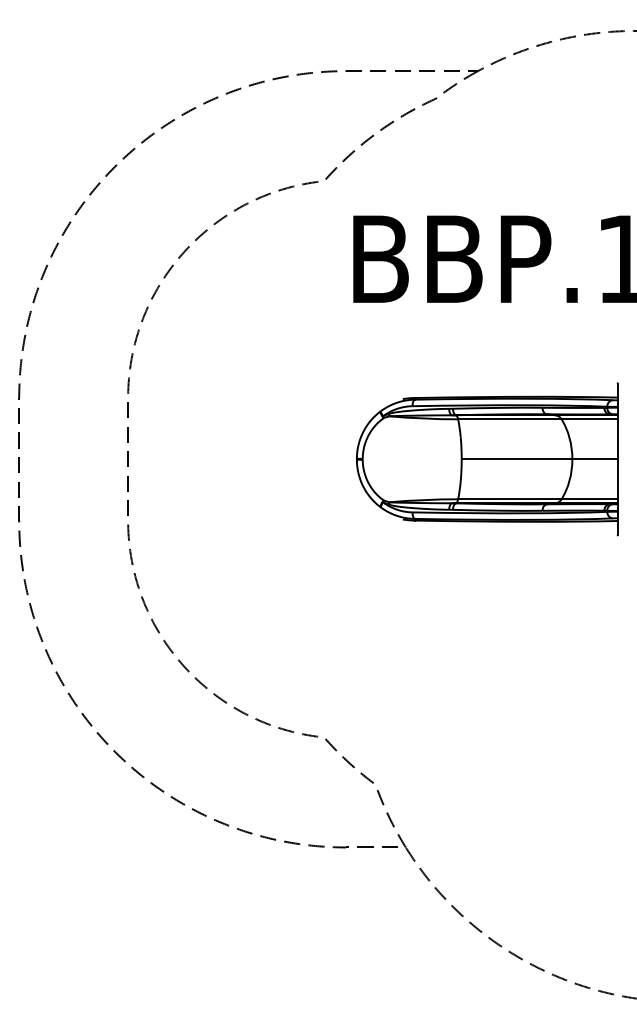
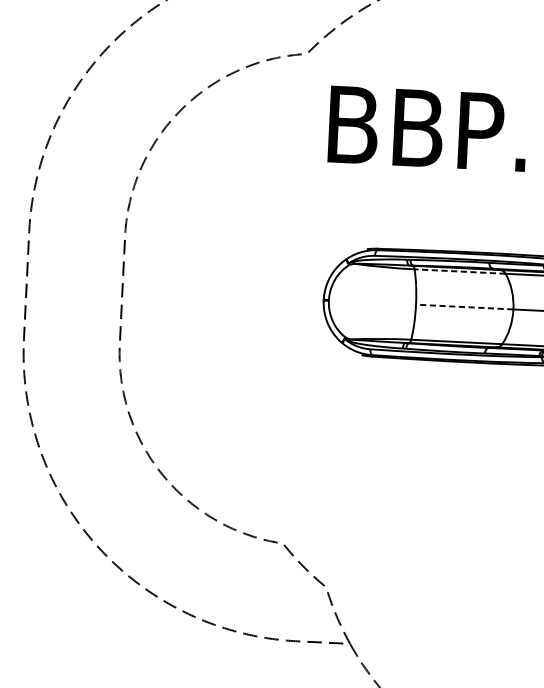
line: (509, 419) -> (459, 271), solid -> dashed
line: (516, 459) -> (464, 307), solid -> dashed

